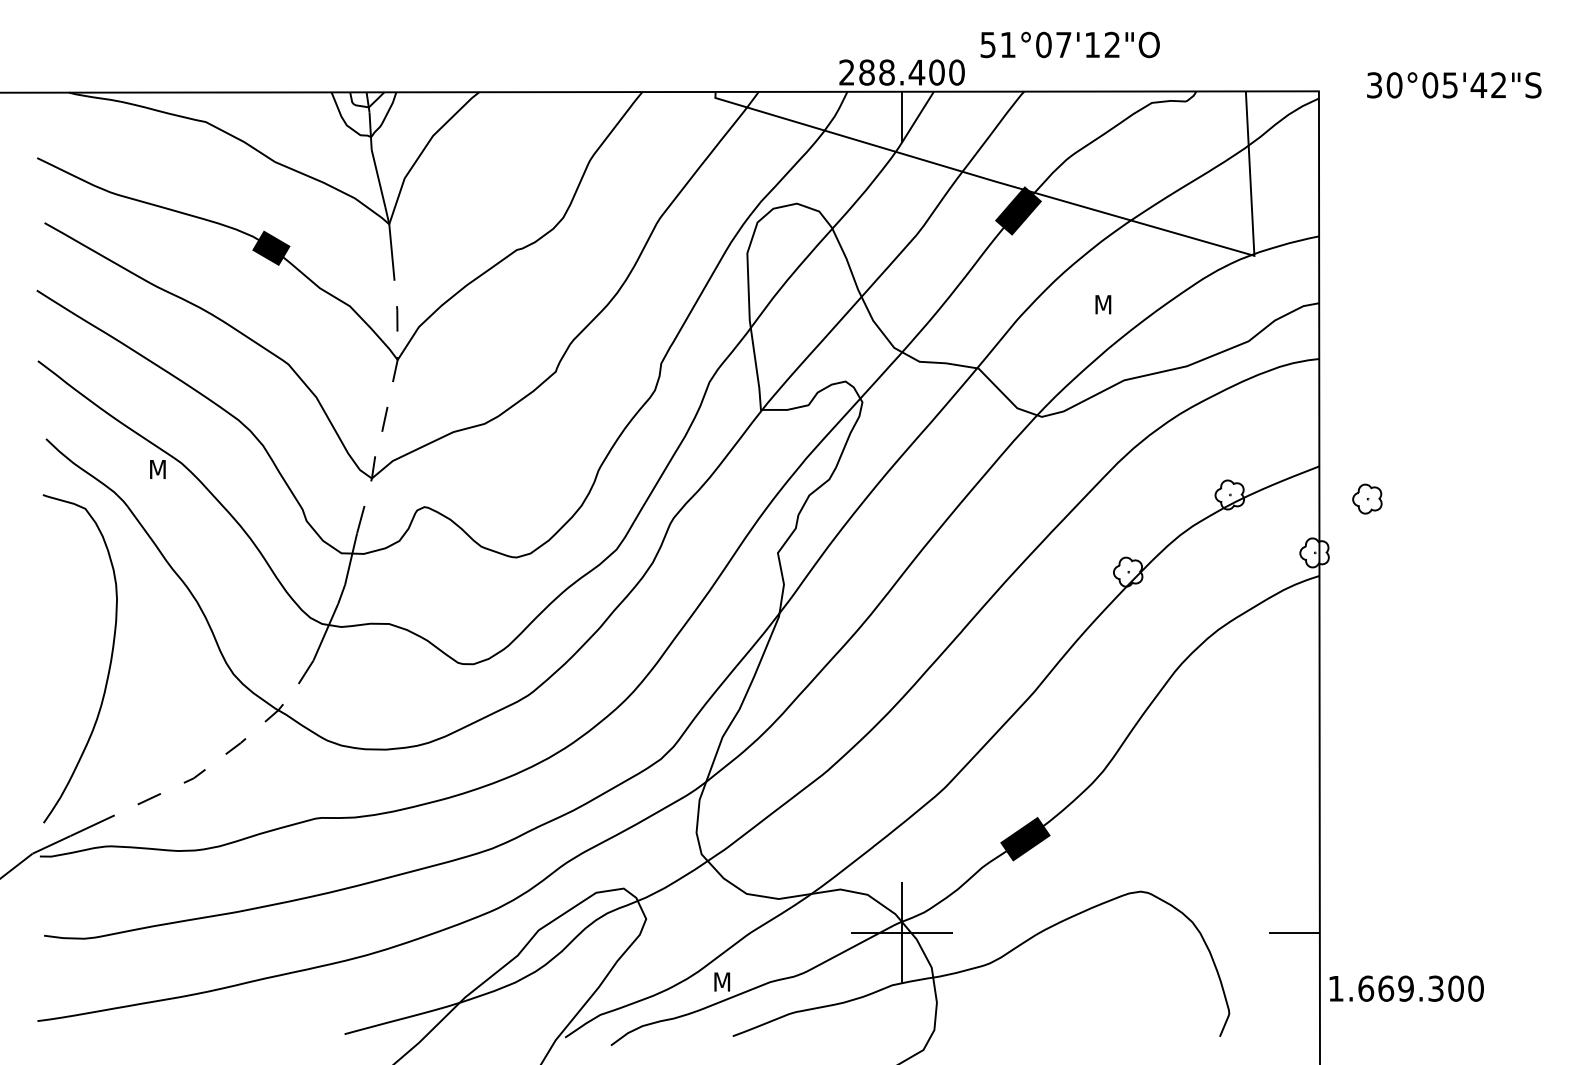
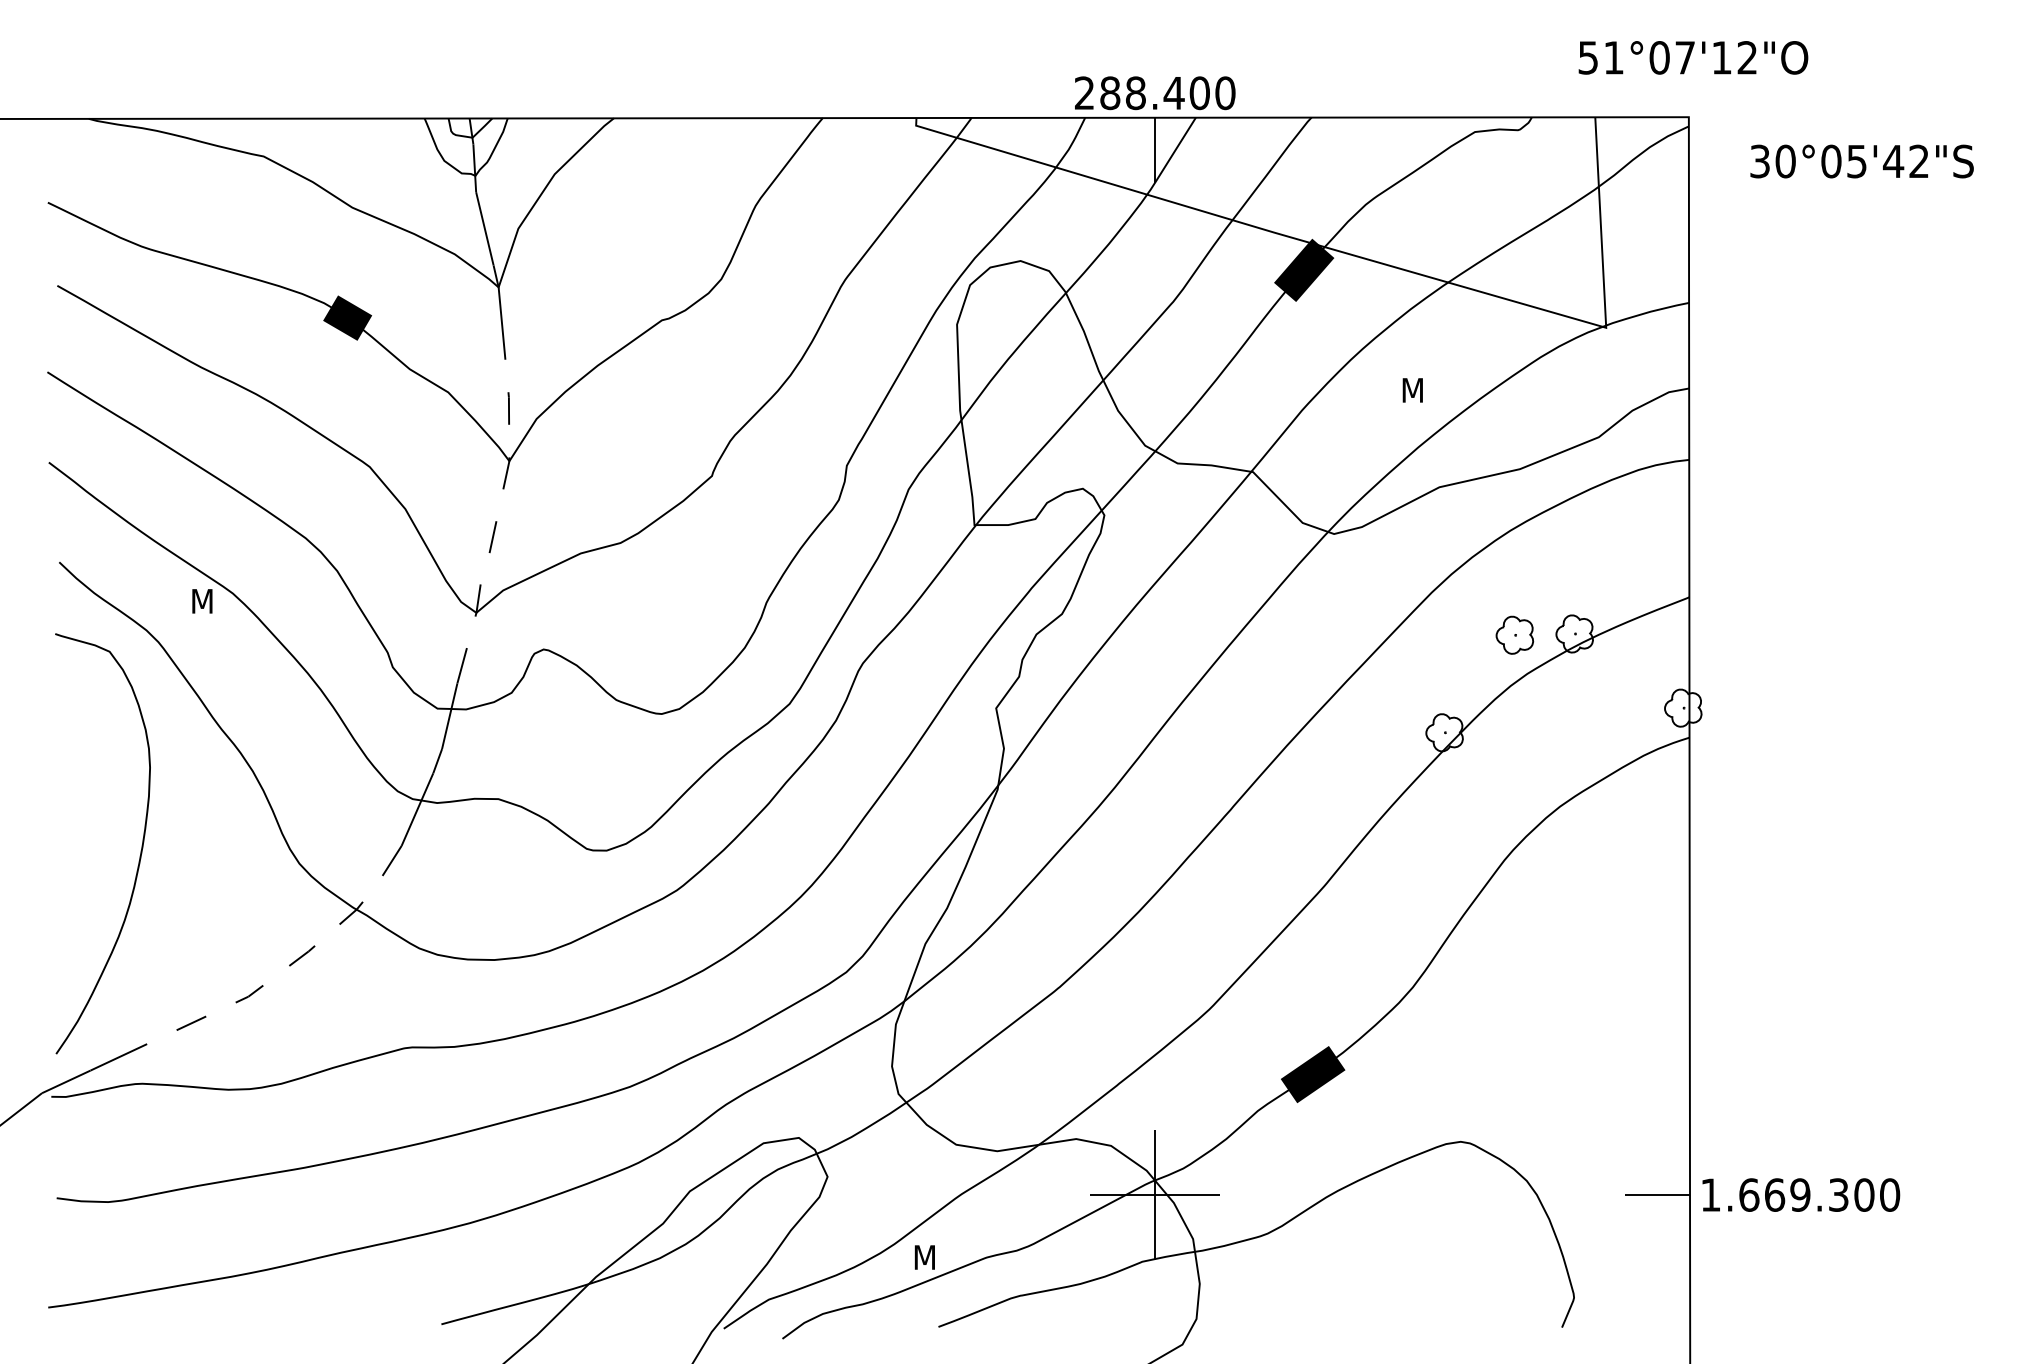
text: (1070, 44) -> (1693, 57), moved
text: (1453, 85) -> (1861, 161), moved
part: (1367, 498) -> (1514, 634), moved
text: (1406, 988) -> (1801, 1194), moved

